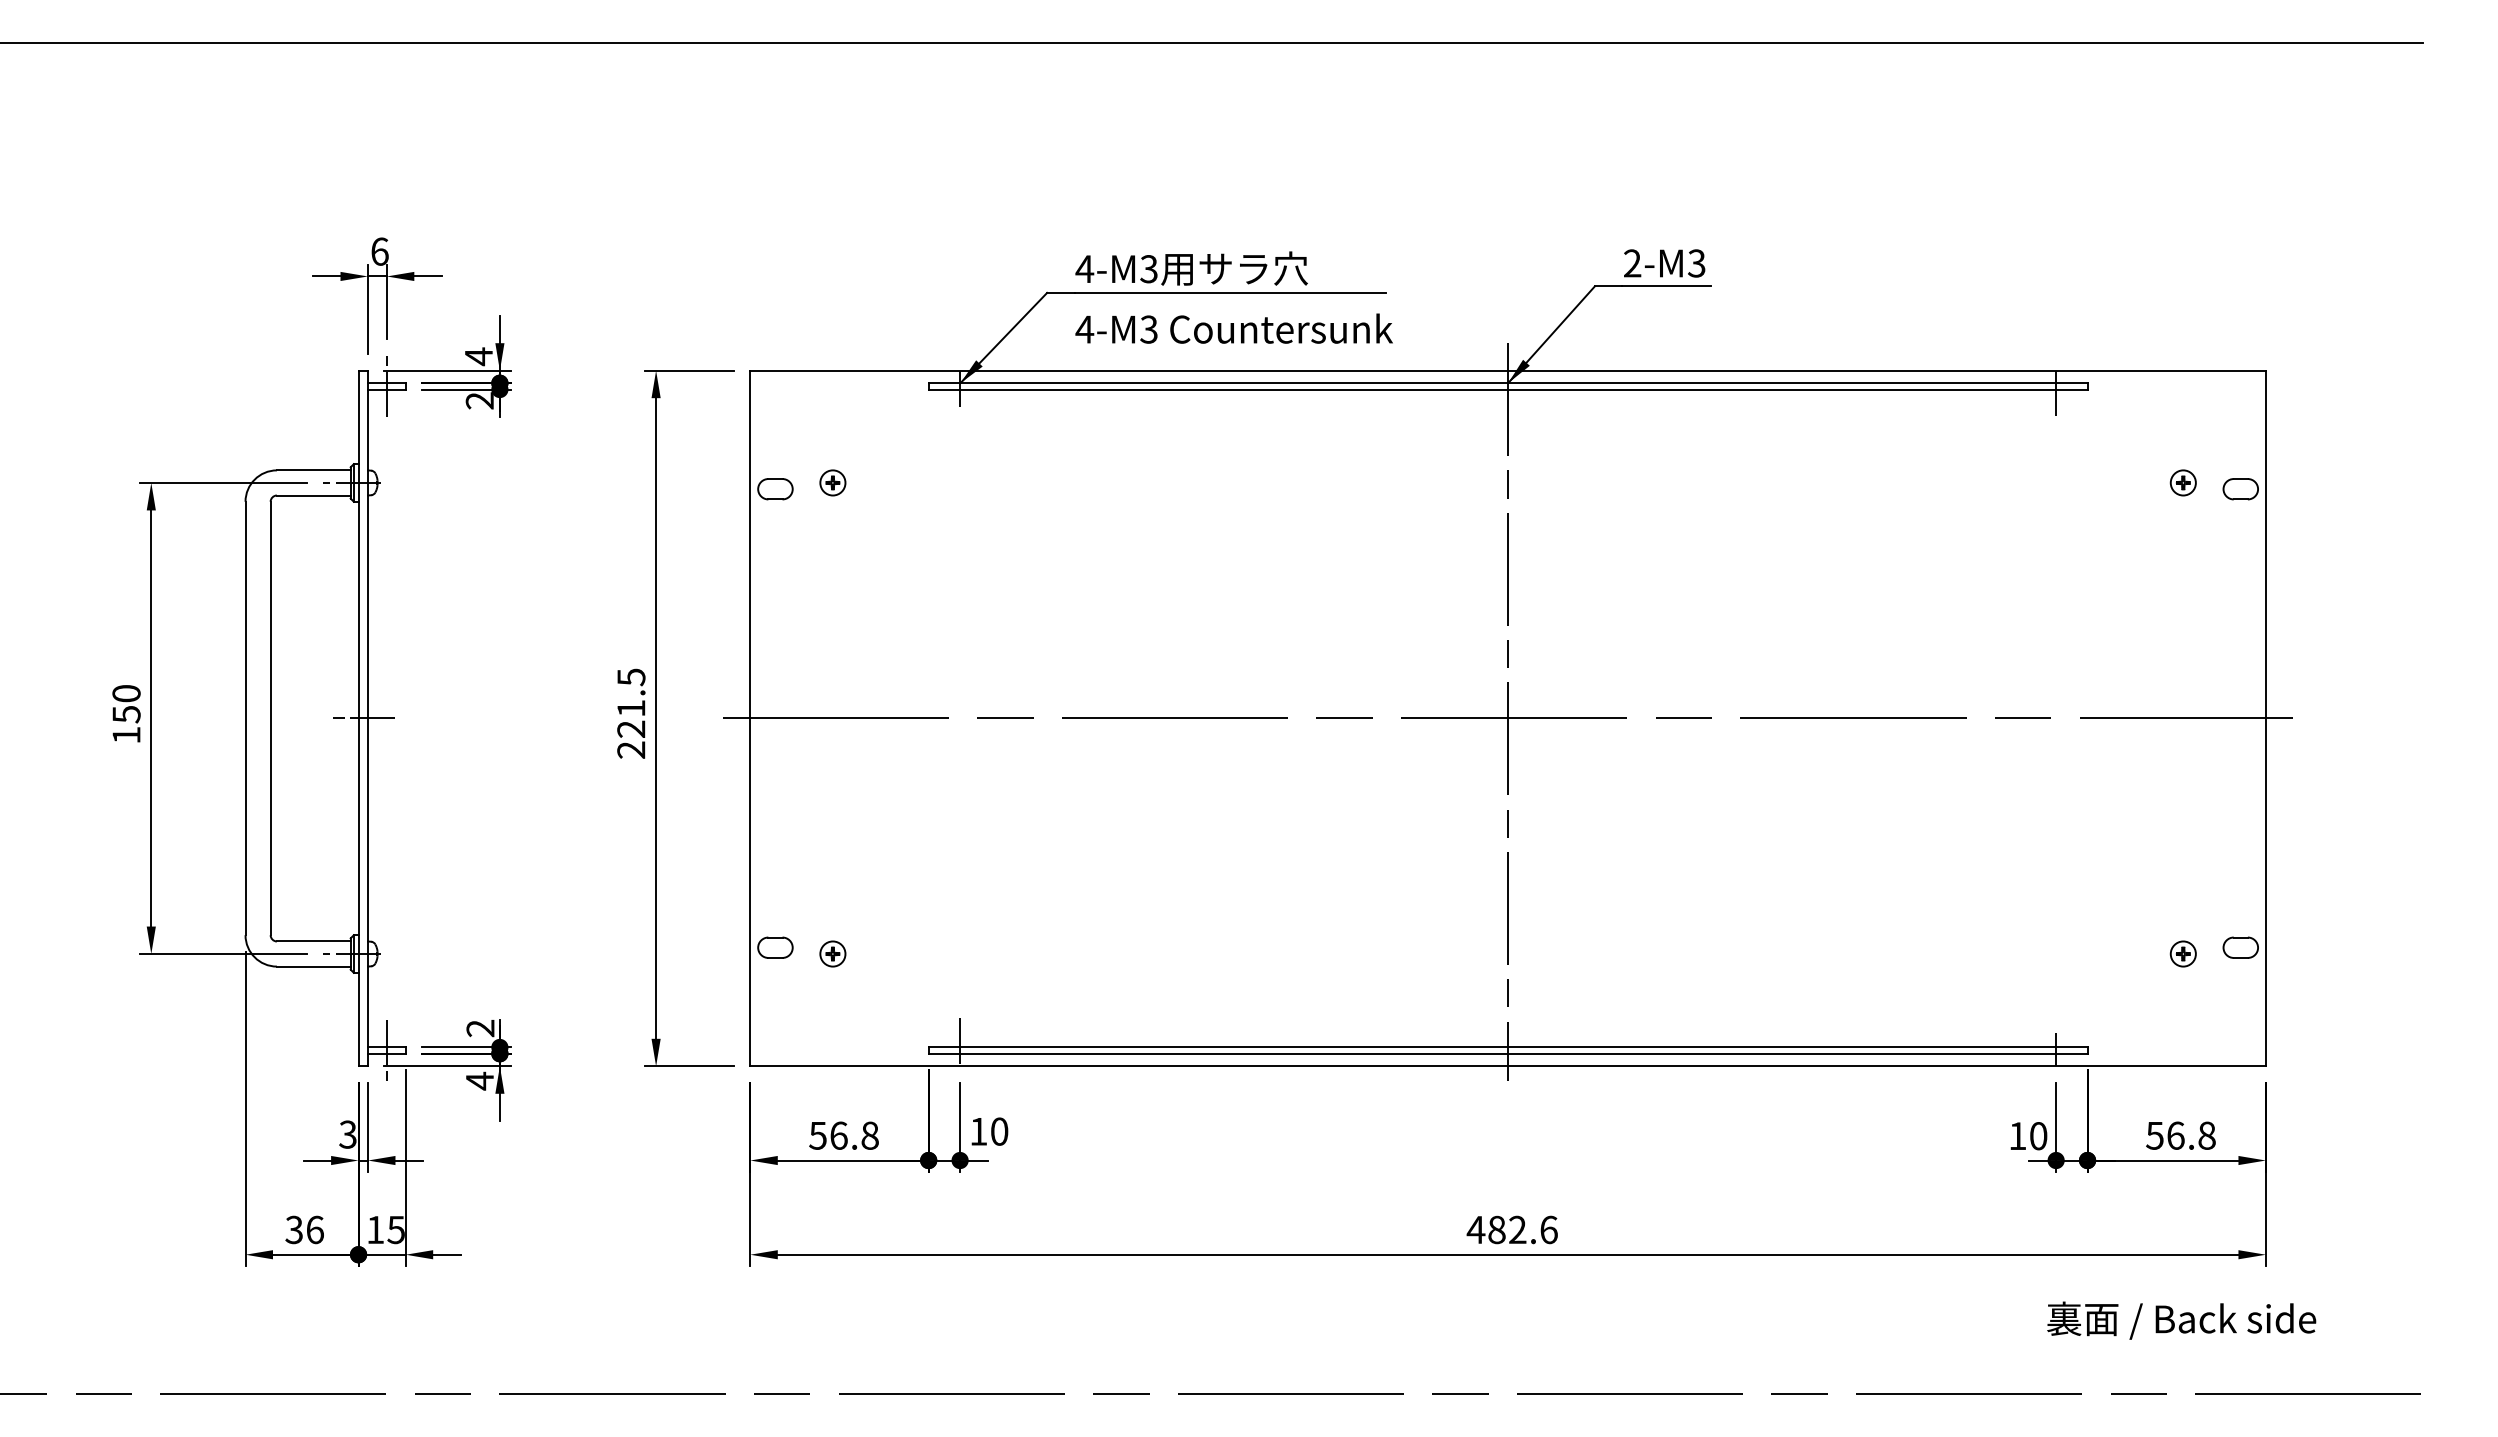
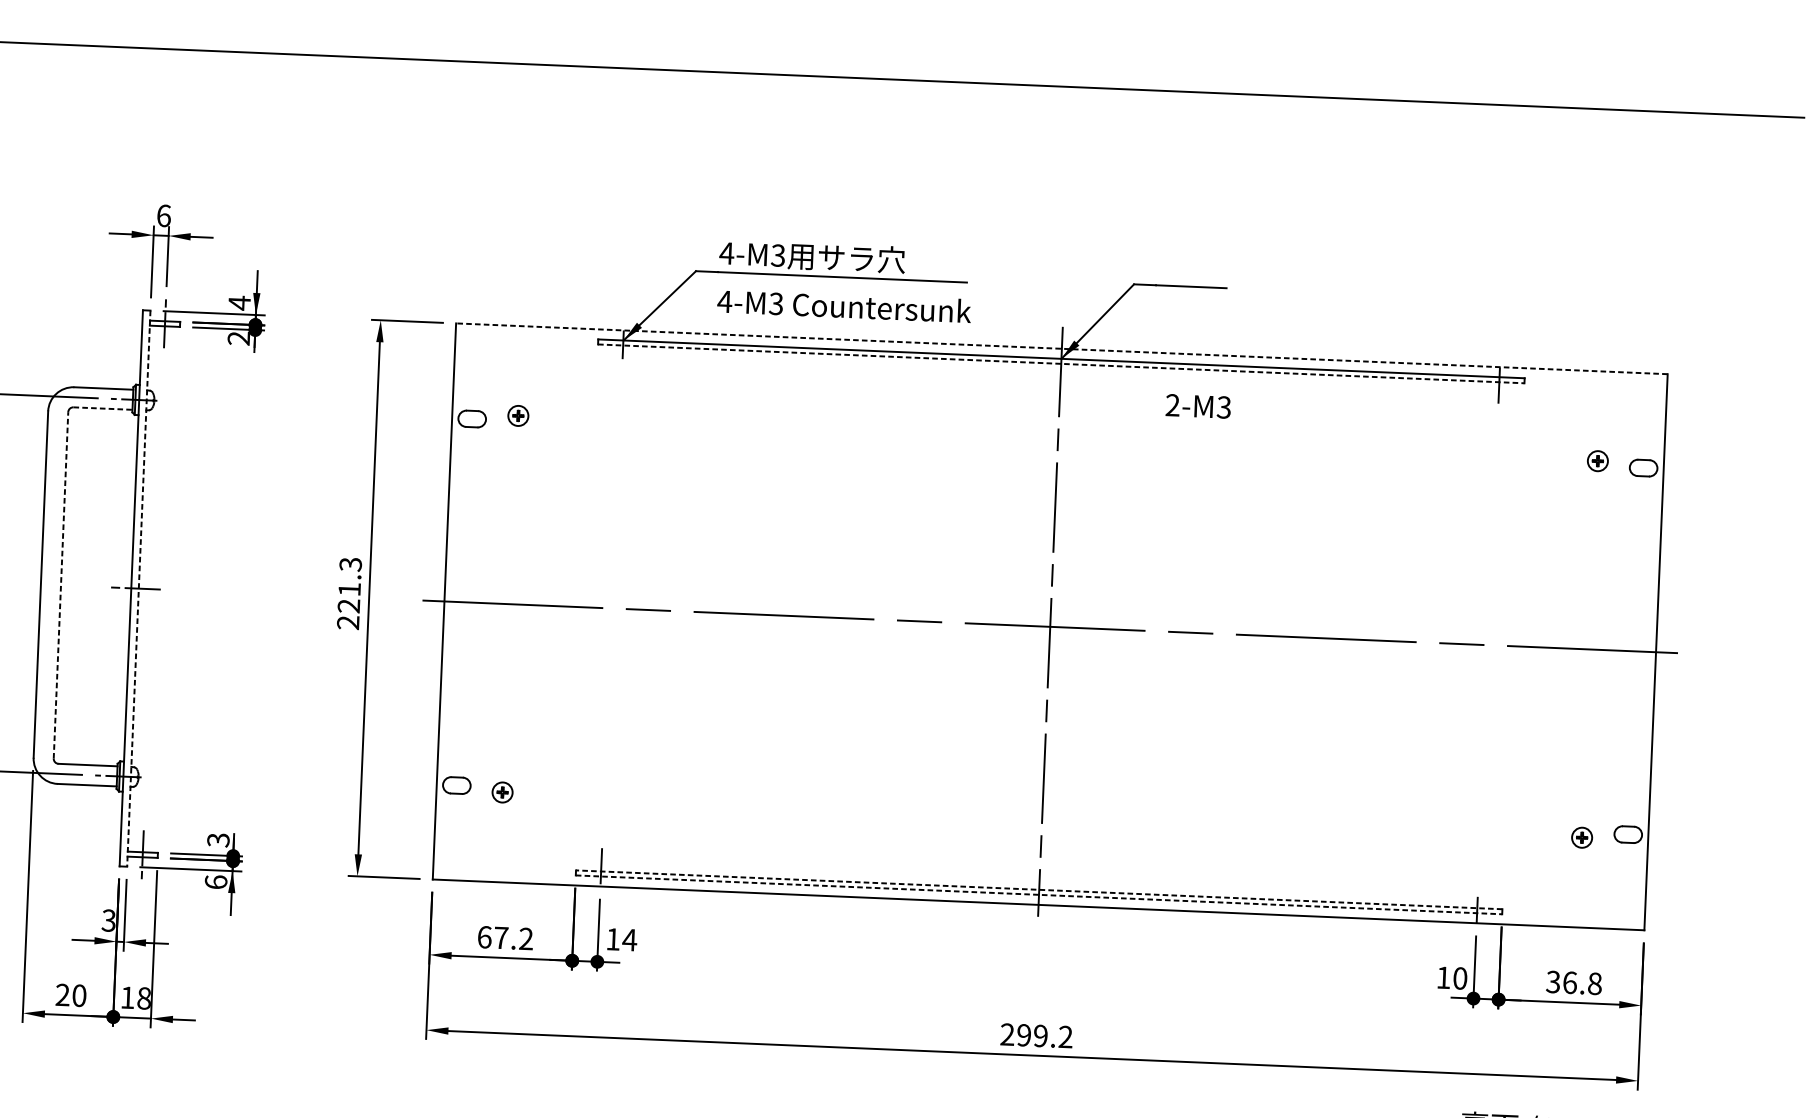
text: (1664, 263) -> (1198, 406), moved
line: (1508, 370) -> (1062, 348), solid -> dashed
line: (1508, 389) -> (1061, 363), solid -> dashed
line: (313, 495) -> (102, 408), solid -> dashed
text: (630, 676) -> (350, 563), 221.5 -> 221.3
line: (270, 718) -> (60, 585), solid -> dashed
line: (368, 718) -> (139, 588), solid -> dashed
text: (480, 1028) -> (218, 840), 2 -> 3
line: (1507, 1047) -> (1038, 889), solid -> dashed
line: (1508, 1053) -> (1039, 894), solid -> dashed
text: (479, 1080) -> (215, 881), 4 -> 6
text: (999, 1131) -> (629, 939), 10 -> 14
text: (843, 1135) -> (504, 937), 56.8 -> 67.2
text: (2155, 1135) -> (1553, 981), 56.8 -> 36.8
text: (304, 1229) -> (70, 995), 36 -> 20
text: (395, 1229) -> (143, 998), 15 -> 18
text: (1511, 1229) -> (1035, 1035), 482.6 -> 299.2

